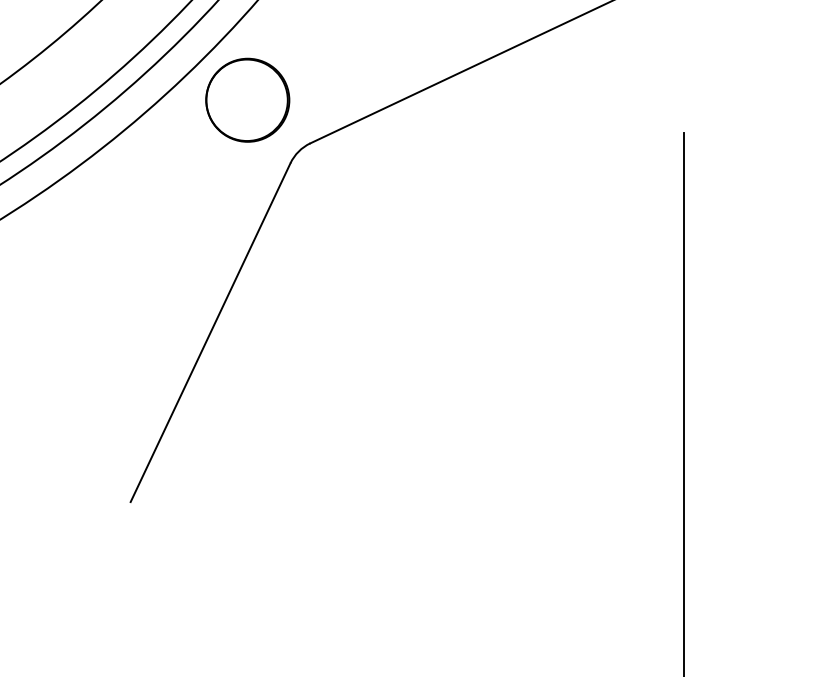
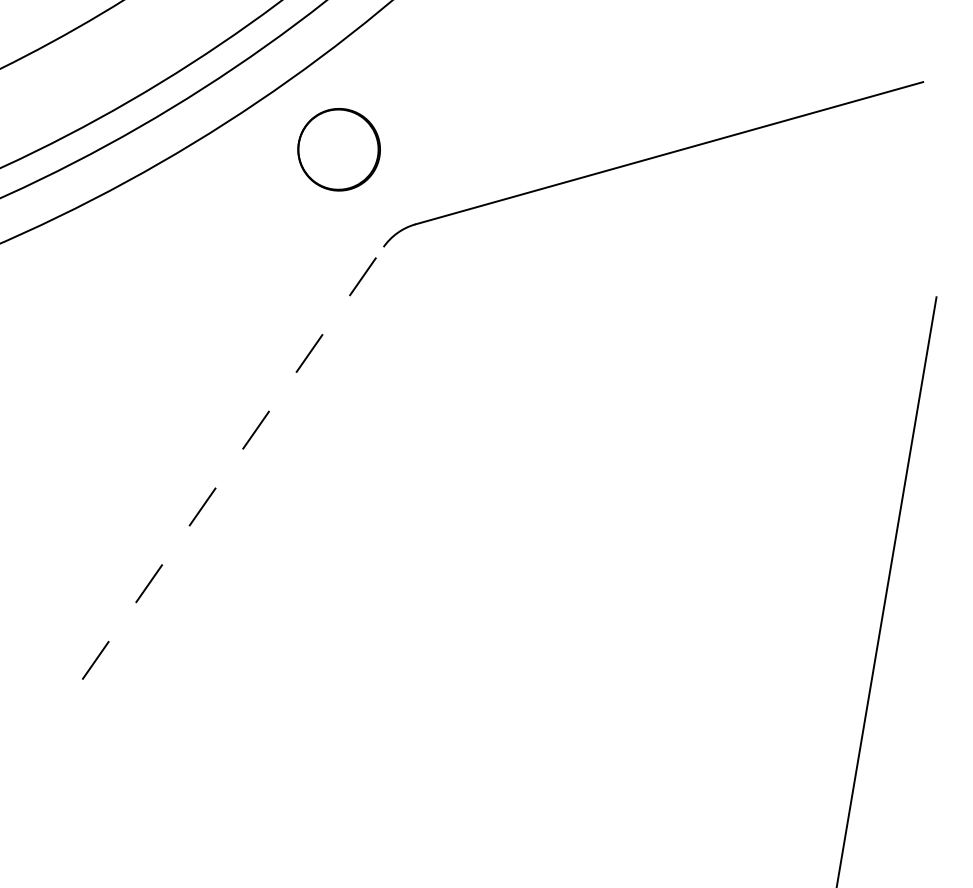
part: (247, 99) -> (338, 148), size x0.7
line: (210, 332) -> (232, 463), solid -> dashed

